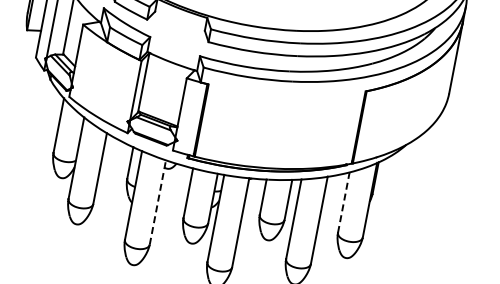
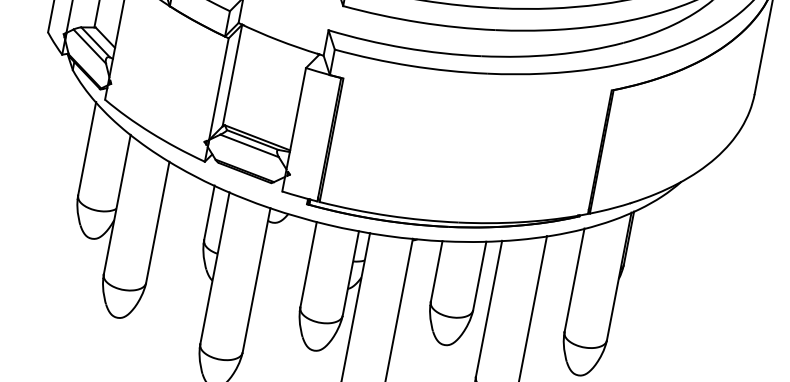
line: (157, 202) -> (255, 280), dashed -> solid
line: (343, 202) -> (573, 280), dashed -> solid

